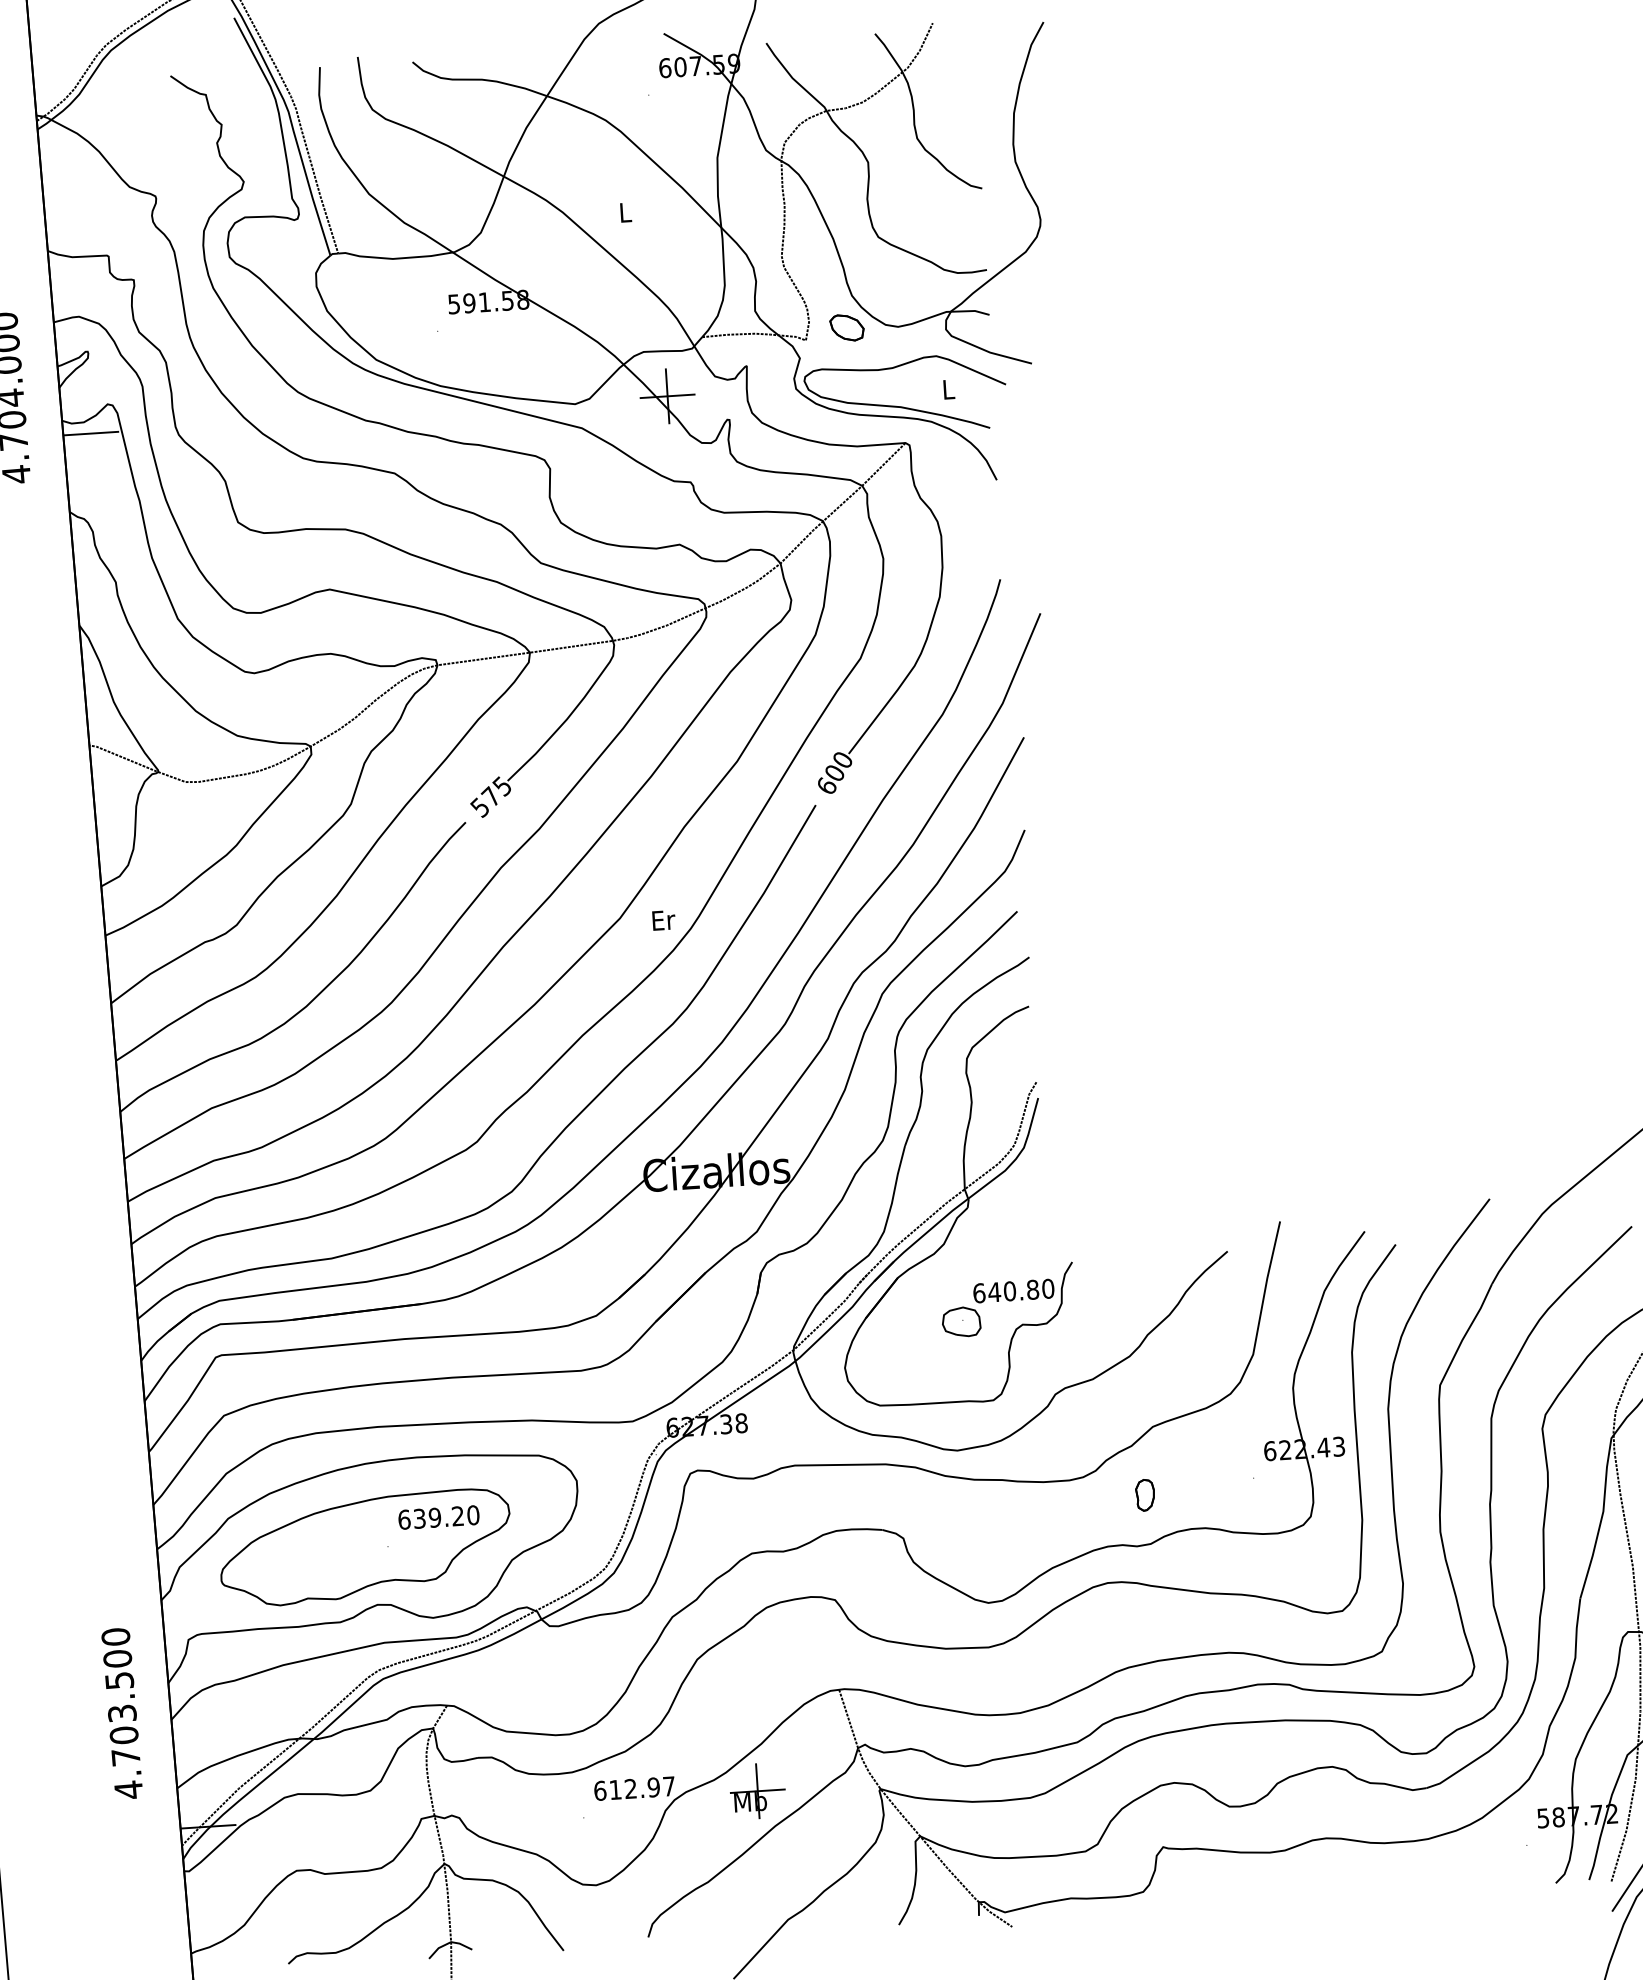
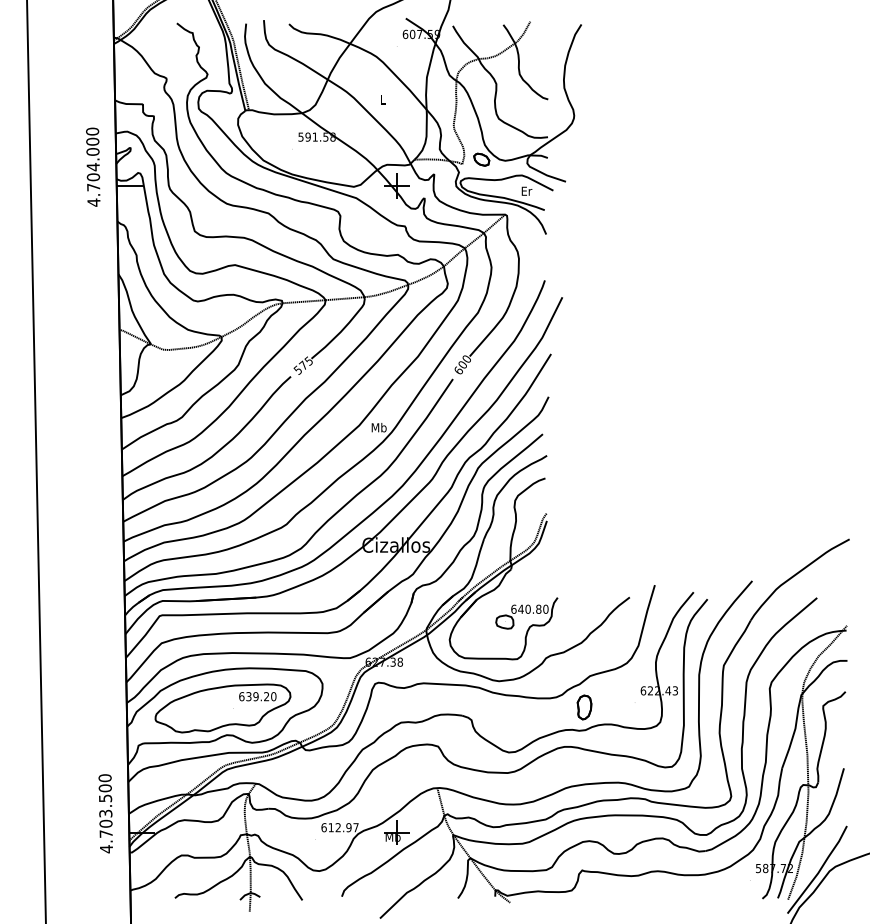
text: (948, 387) -> (526, 190), L -> Er
text: (661, 919) -> (378, 427), Er -> Mb
part: (1145, 1495) -> (584, 707), size x1.67
text: (121, 1713) -> (105, 813), moved

